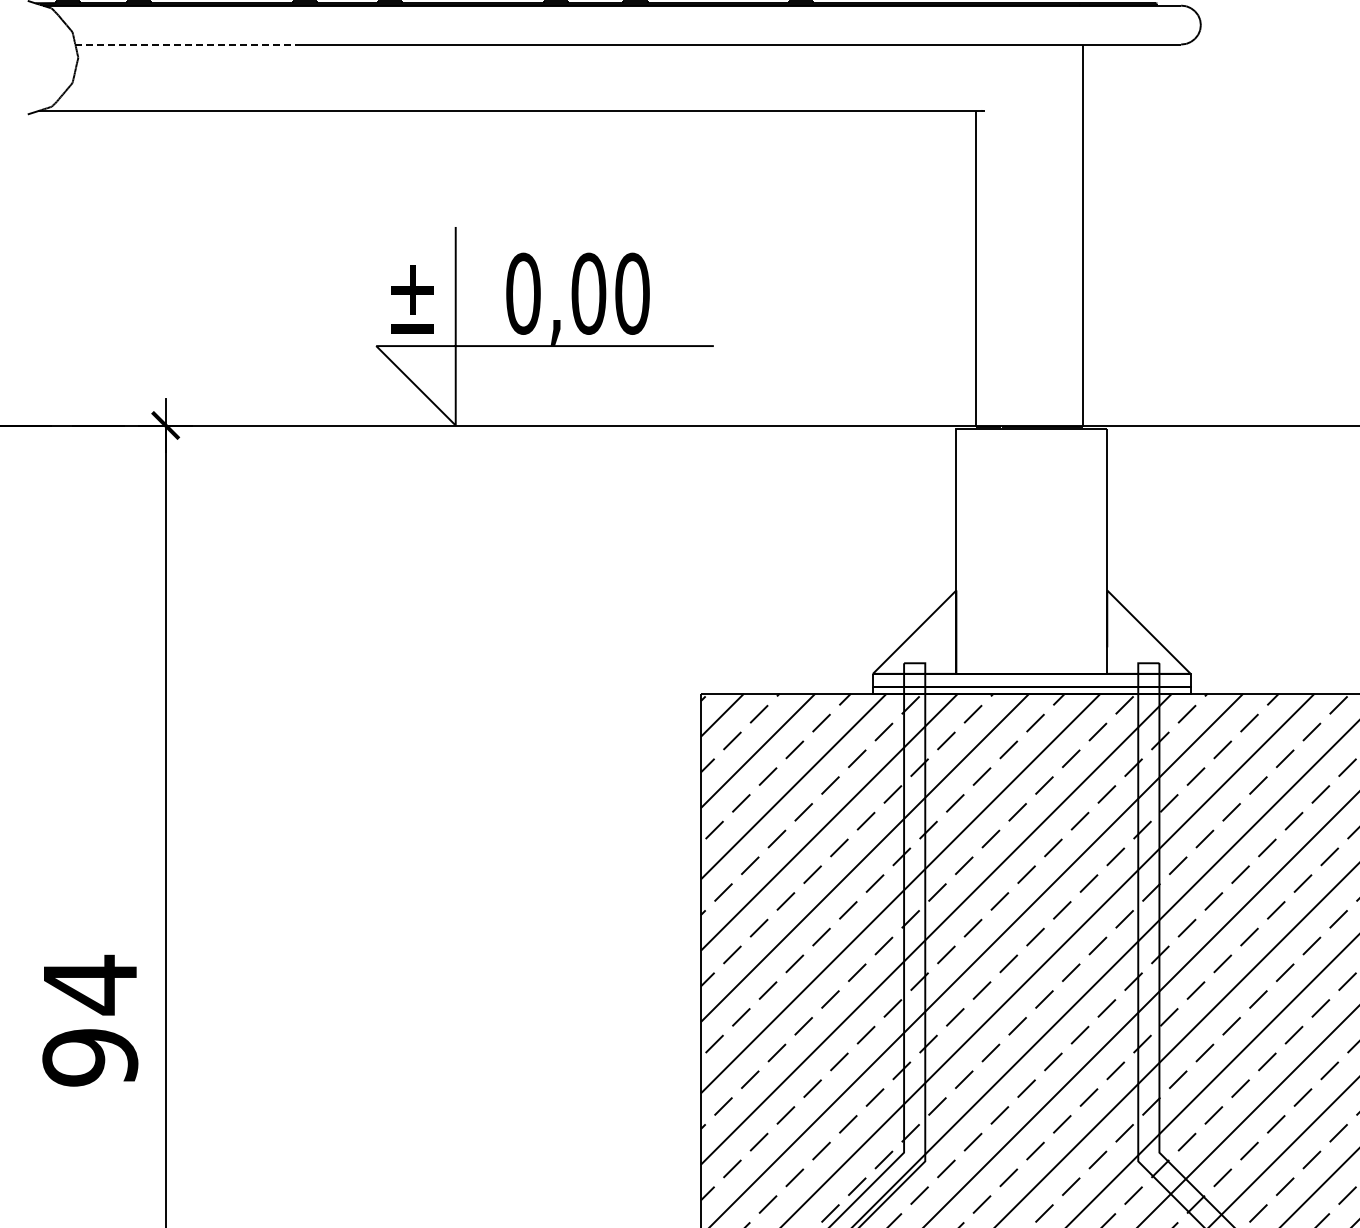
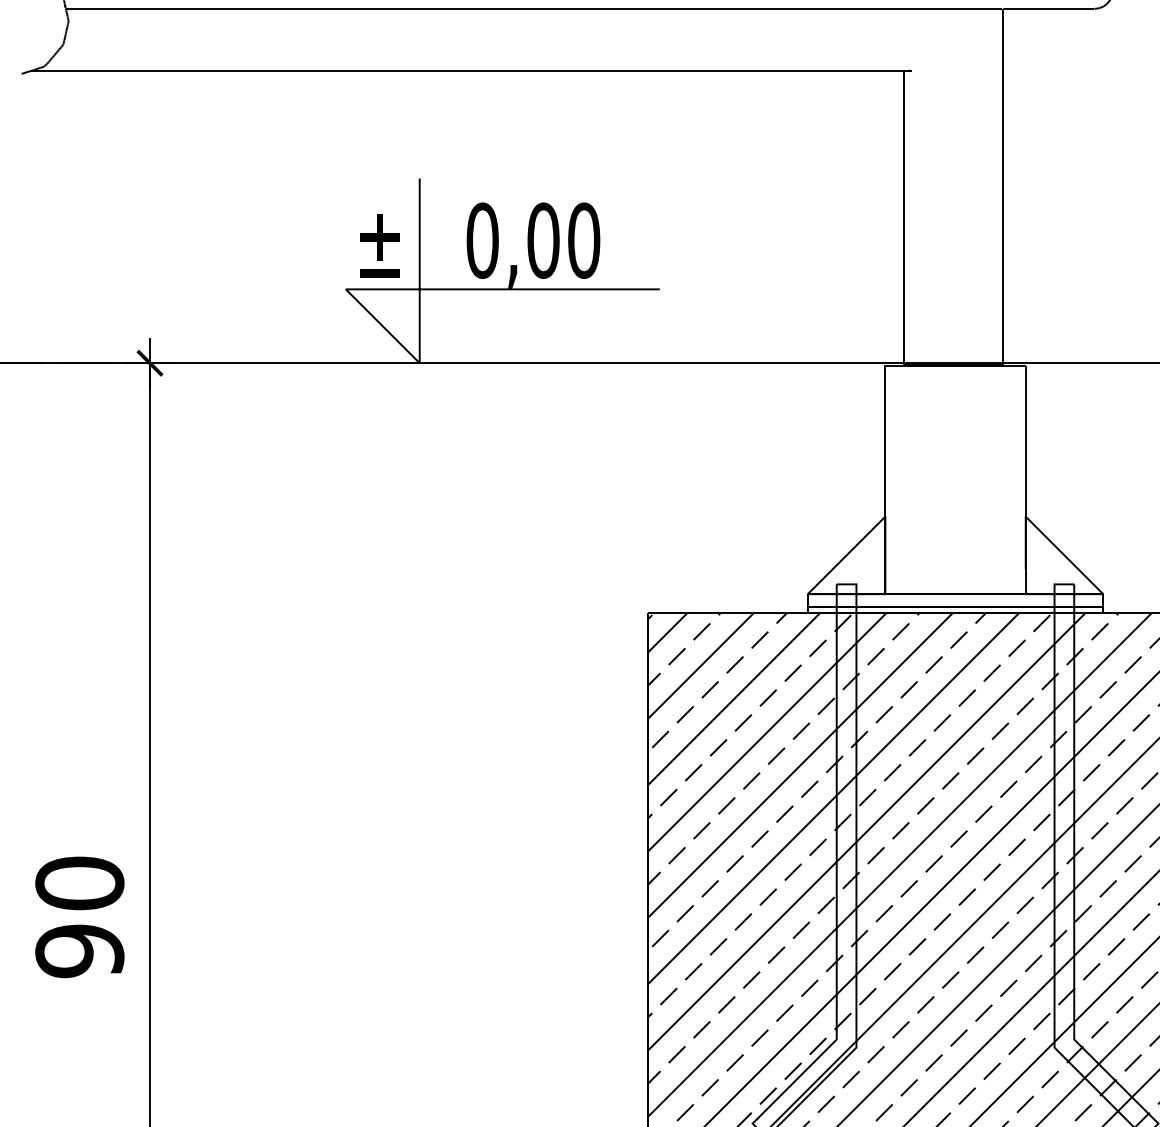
line: (189, 44) -> (172, 8), dashed -> solid
text: (90, 984) -> (80, 883), 94 -> 90

